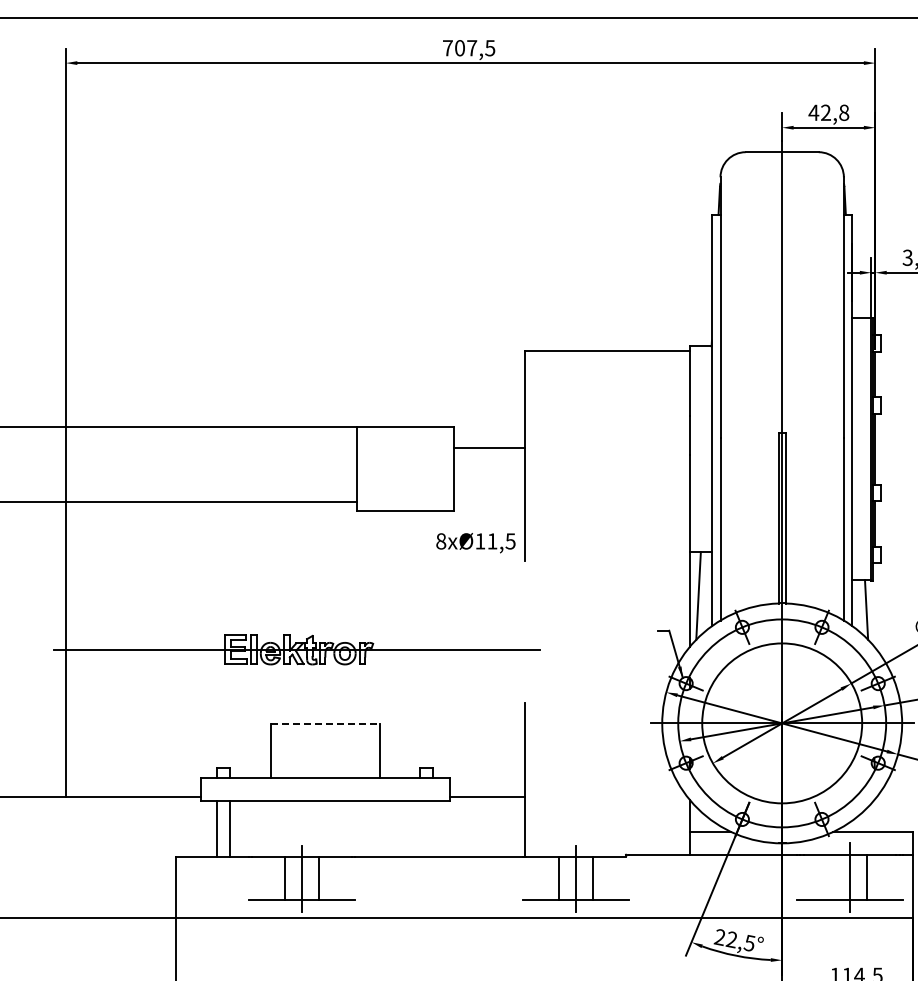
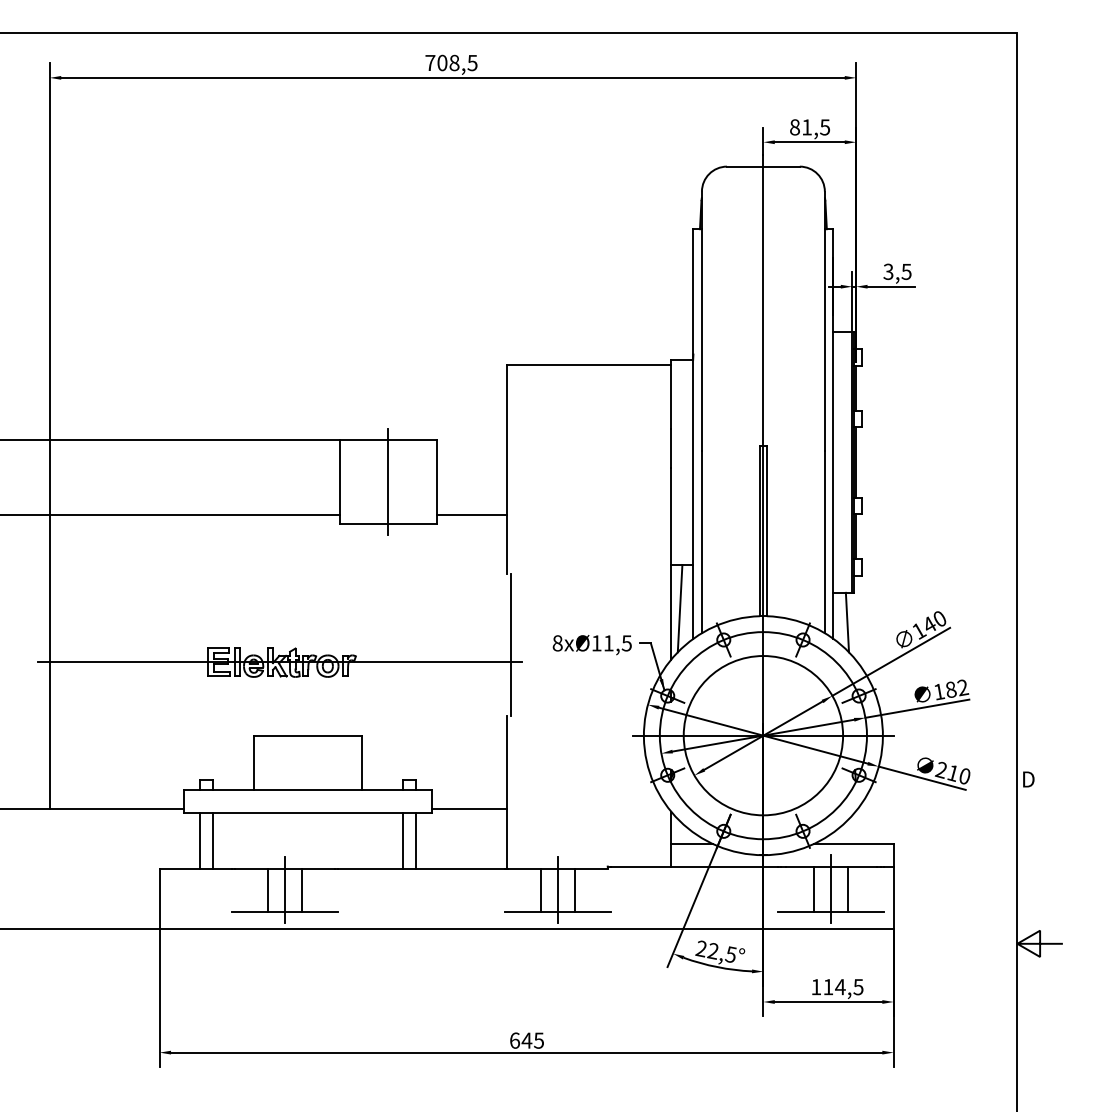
text: (472, 47) -> (454, 62), 707,5 -> 708,5
text: (828, 112) -> (809, 127), 42,8 -> 81,5
line: (489, 448) -> (471, 515), moved
line: (405, 468) -> (388, 481), added
text: (475, 543) -> (591, 645), moved
line: (528, 631) -> (510, 644), added
line: (325, 724) -> (308, 736), dashed -> solid
line: (419, 828) -> (402, 840), added
line: (433, 828) -> (416, 840), added
line: (833, 877) -> (814, 889), added

